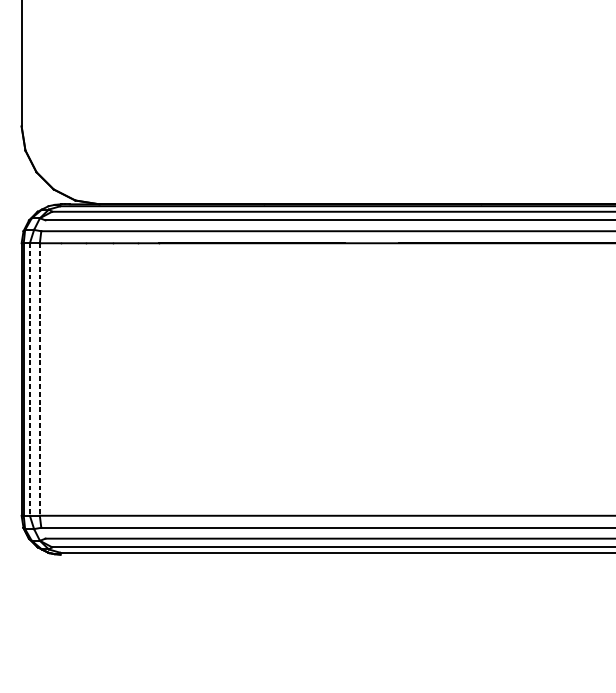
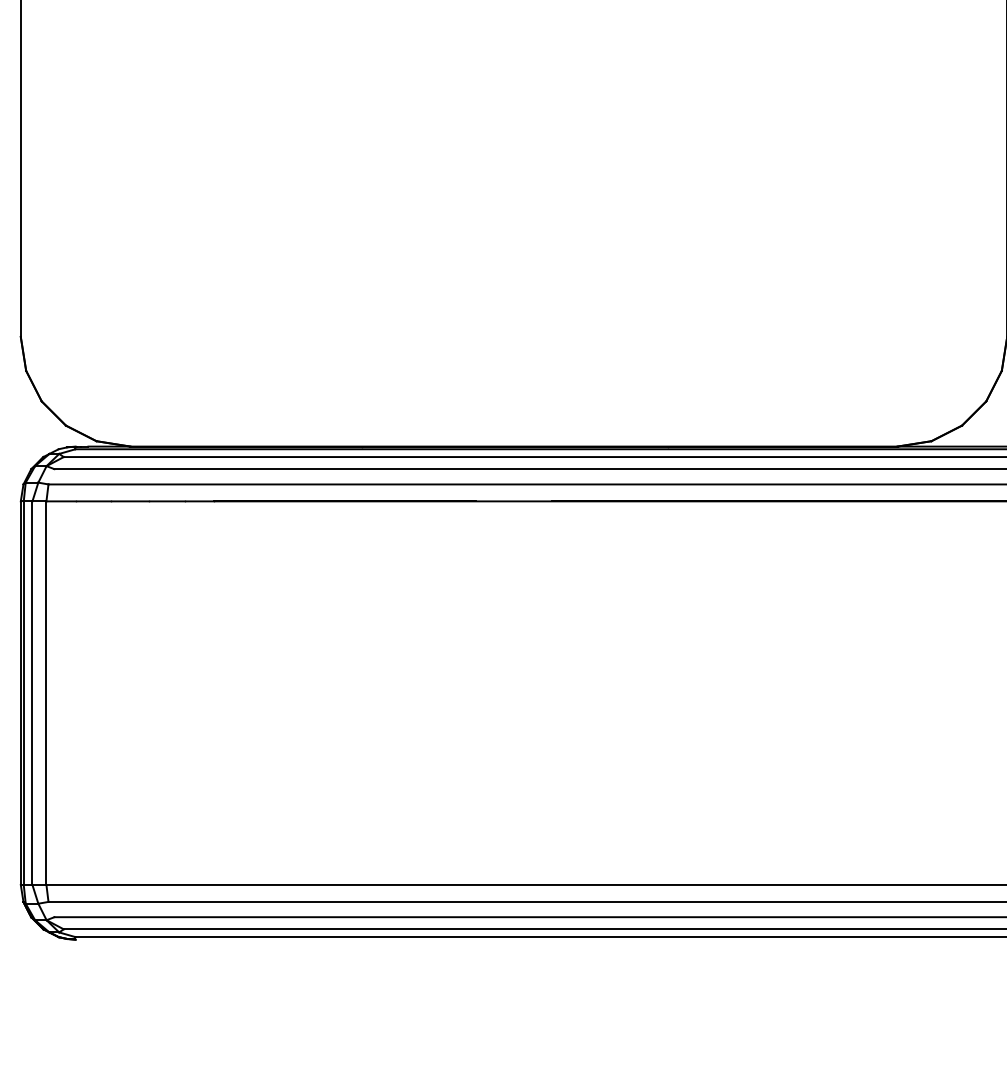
line: (29, 379) -> (32, 693), dashed -> solid
line: (39, 379) -> (46, 693), dashed -> solid

